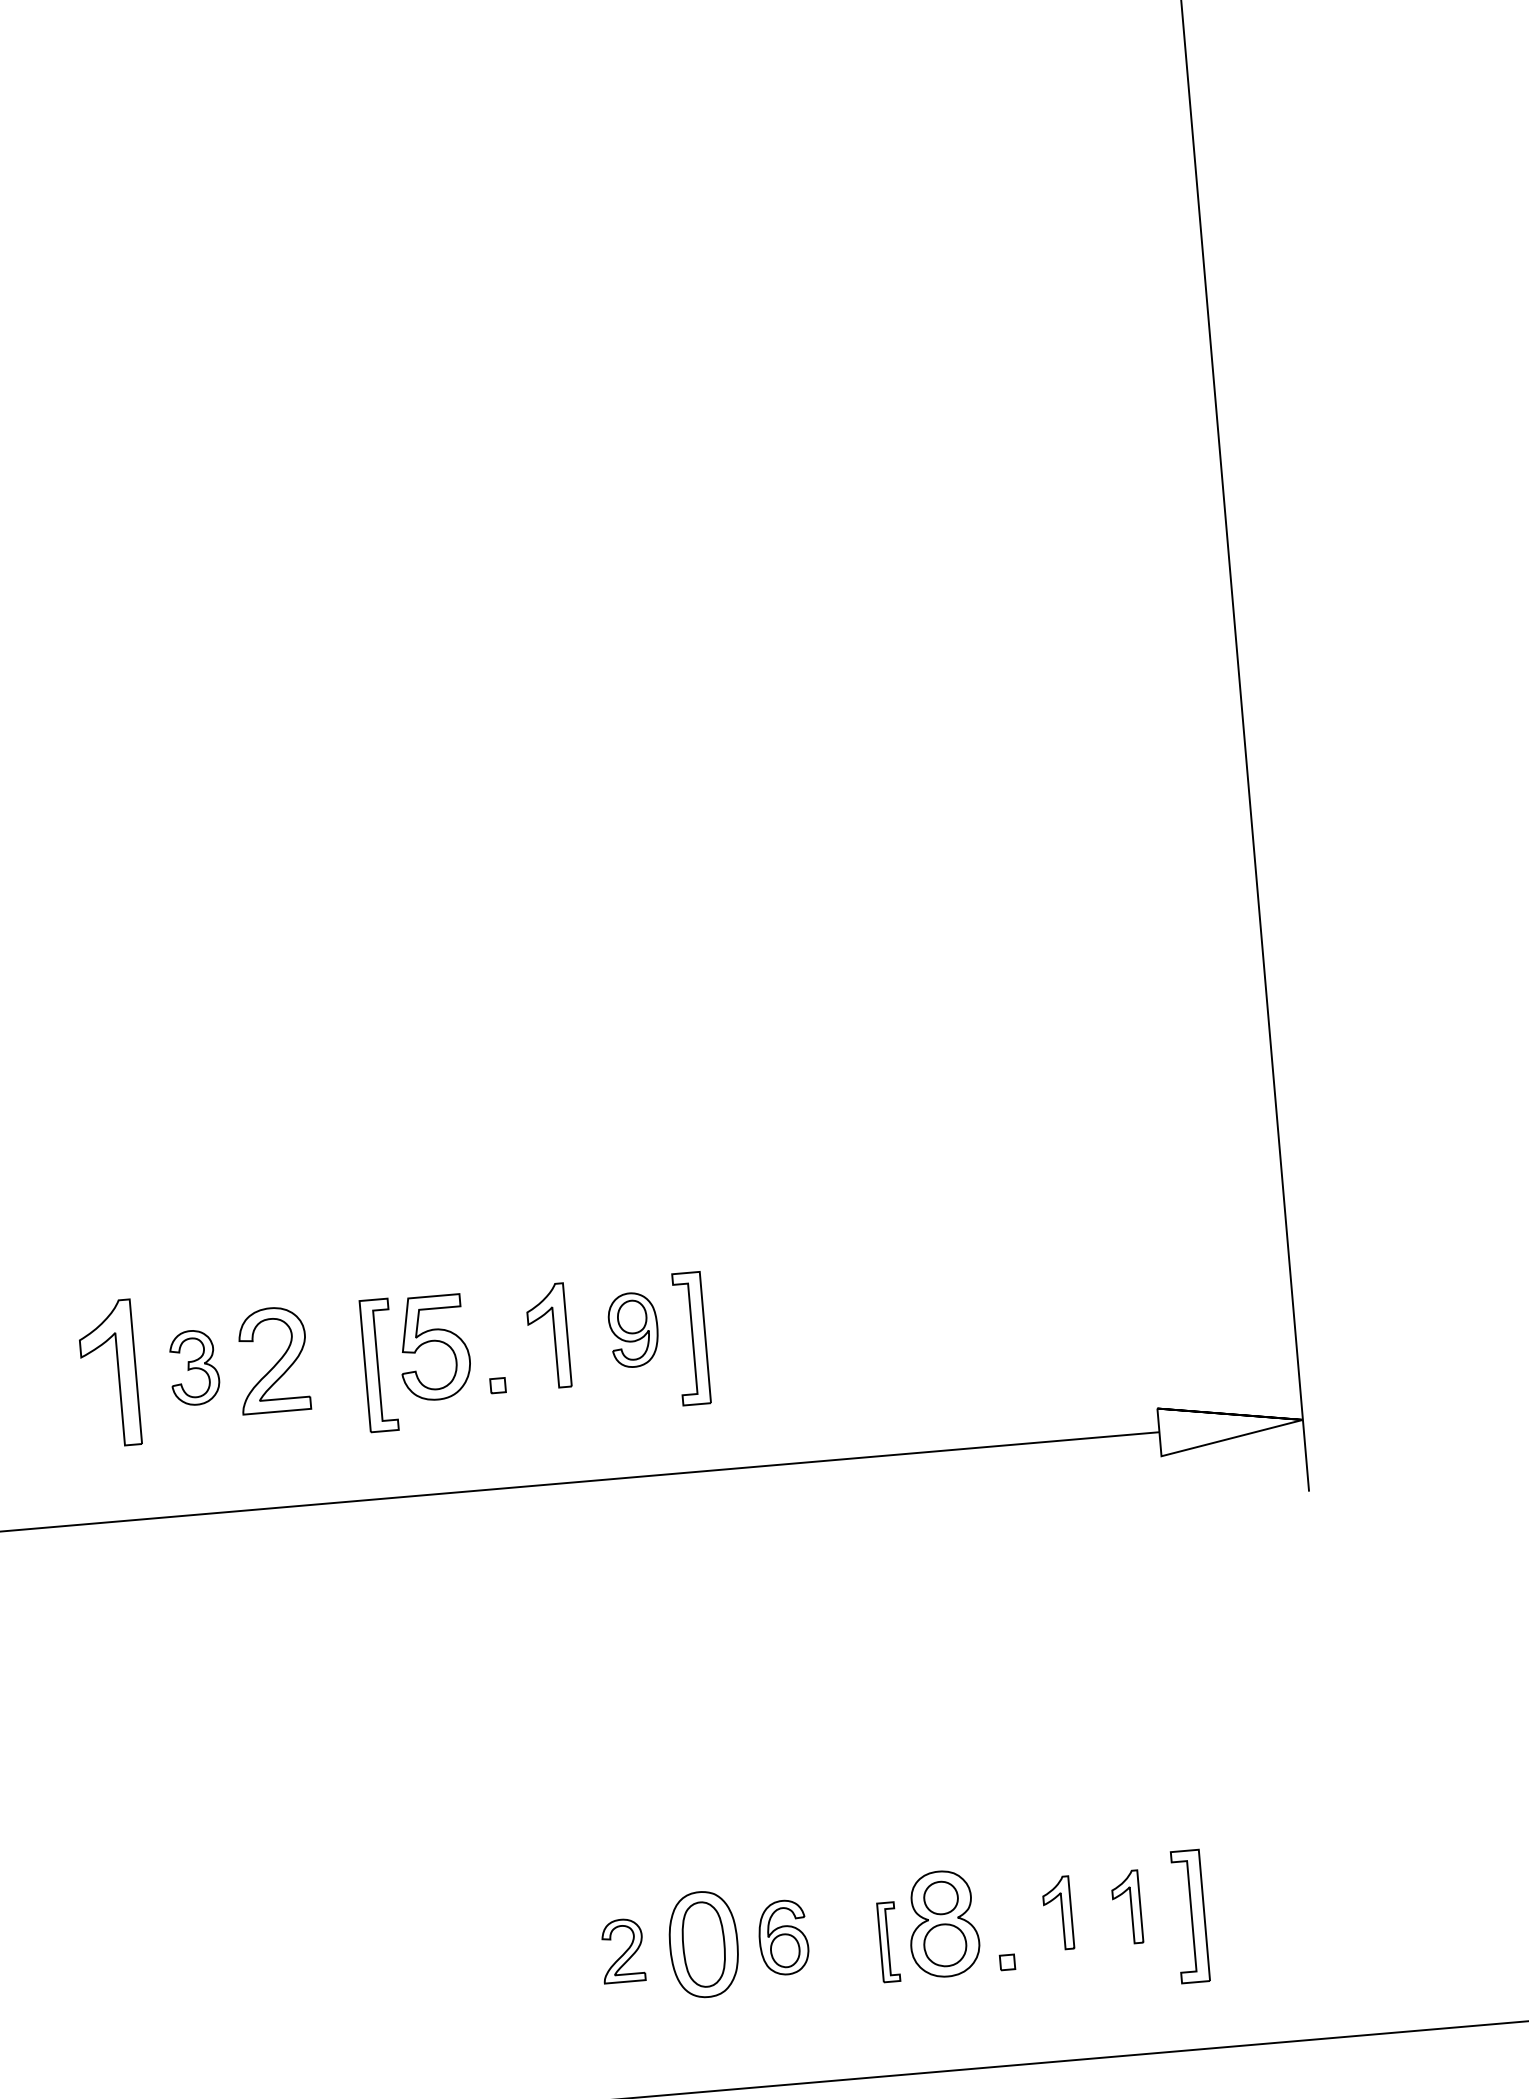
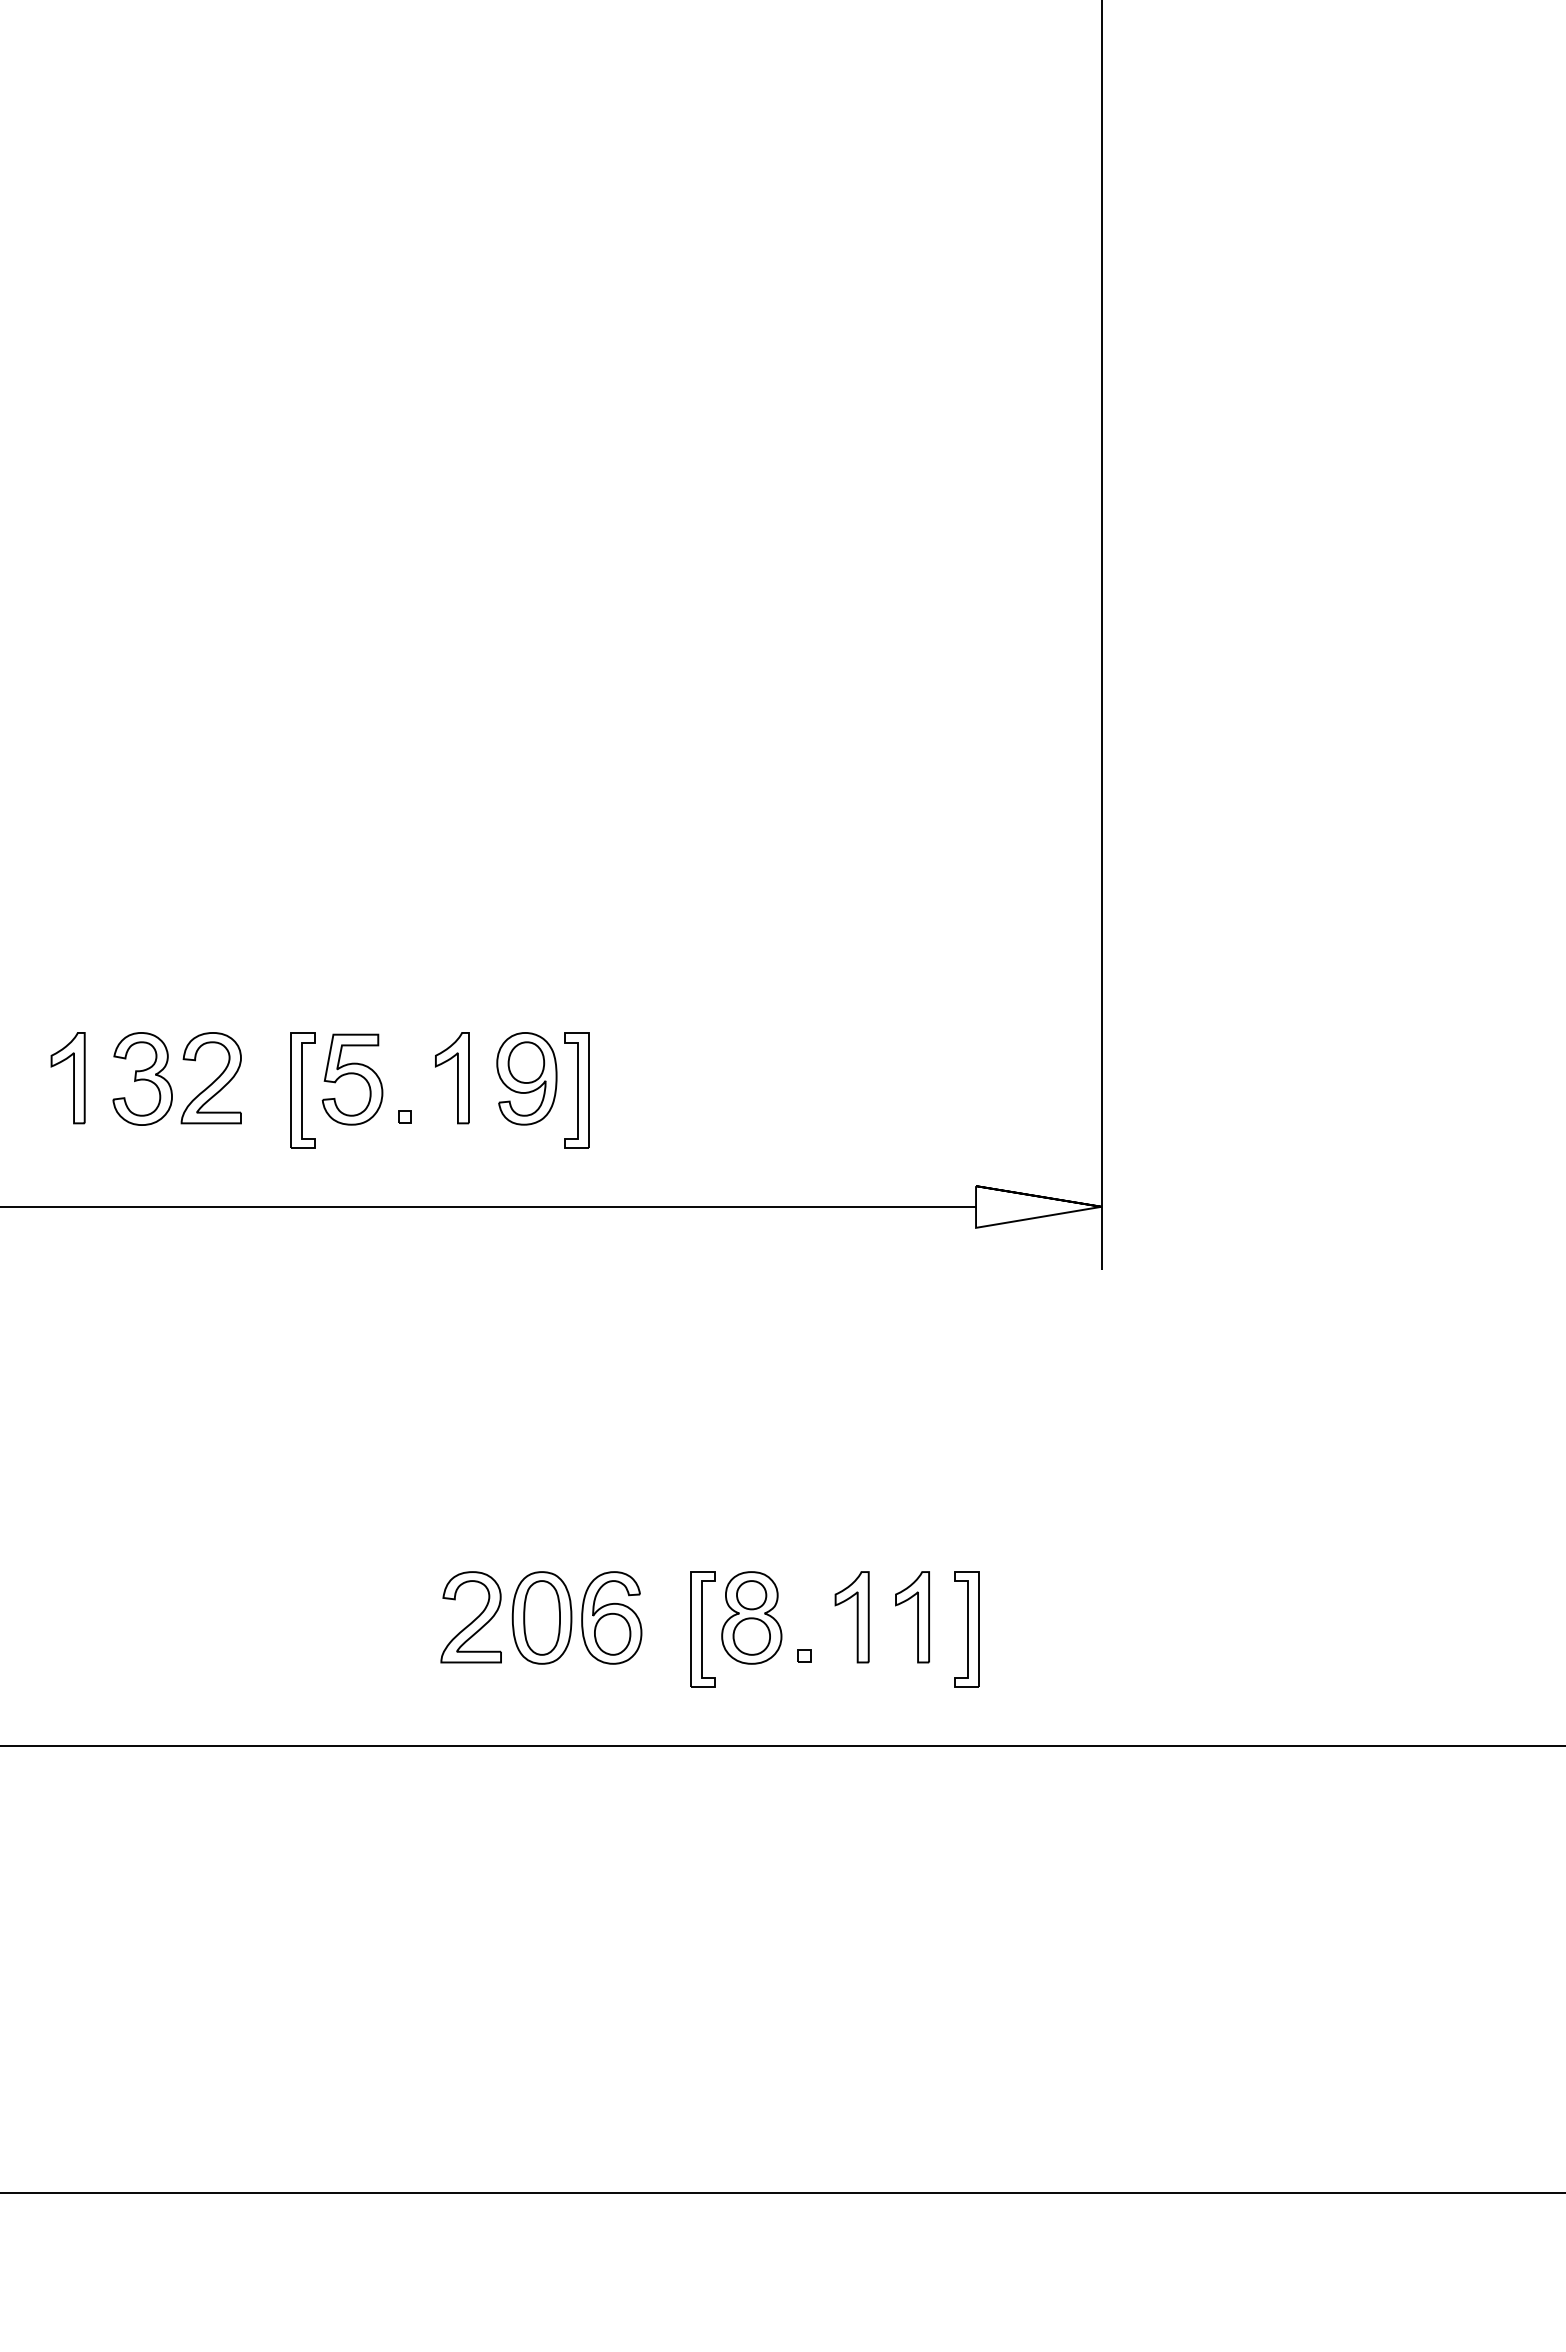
part: (633, 1329) -> (526, 1078), size x1.43
part: (194, 1367) -> (142, 1078), size x1.43
part: (108, 1374) -> (67, 1078), size x0.71
part: (1127, 1907) -> (912, 1617), size x1.43
part: (1057, 1913) -> (851, 1617), size x1.43
part: (783, 1937) -> (611, 1617), size x1.43
part: (888, 1942) -> (702, 1629), size x1.67
part: (621, 1951) -> (470, 1617), size x1.67

